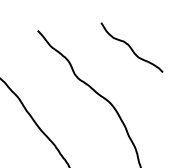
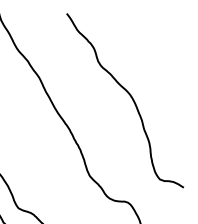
curve: (131, 47) -> (157, 41), removed

